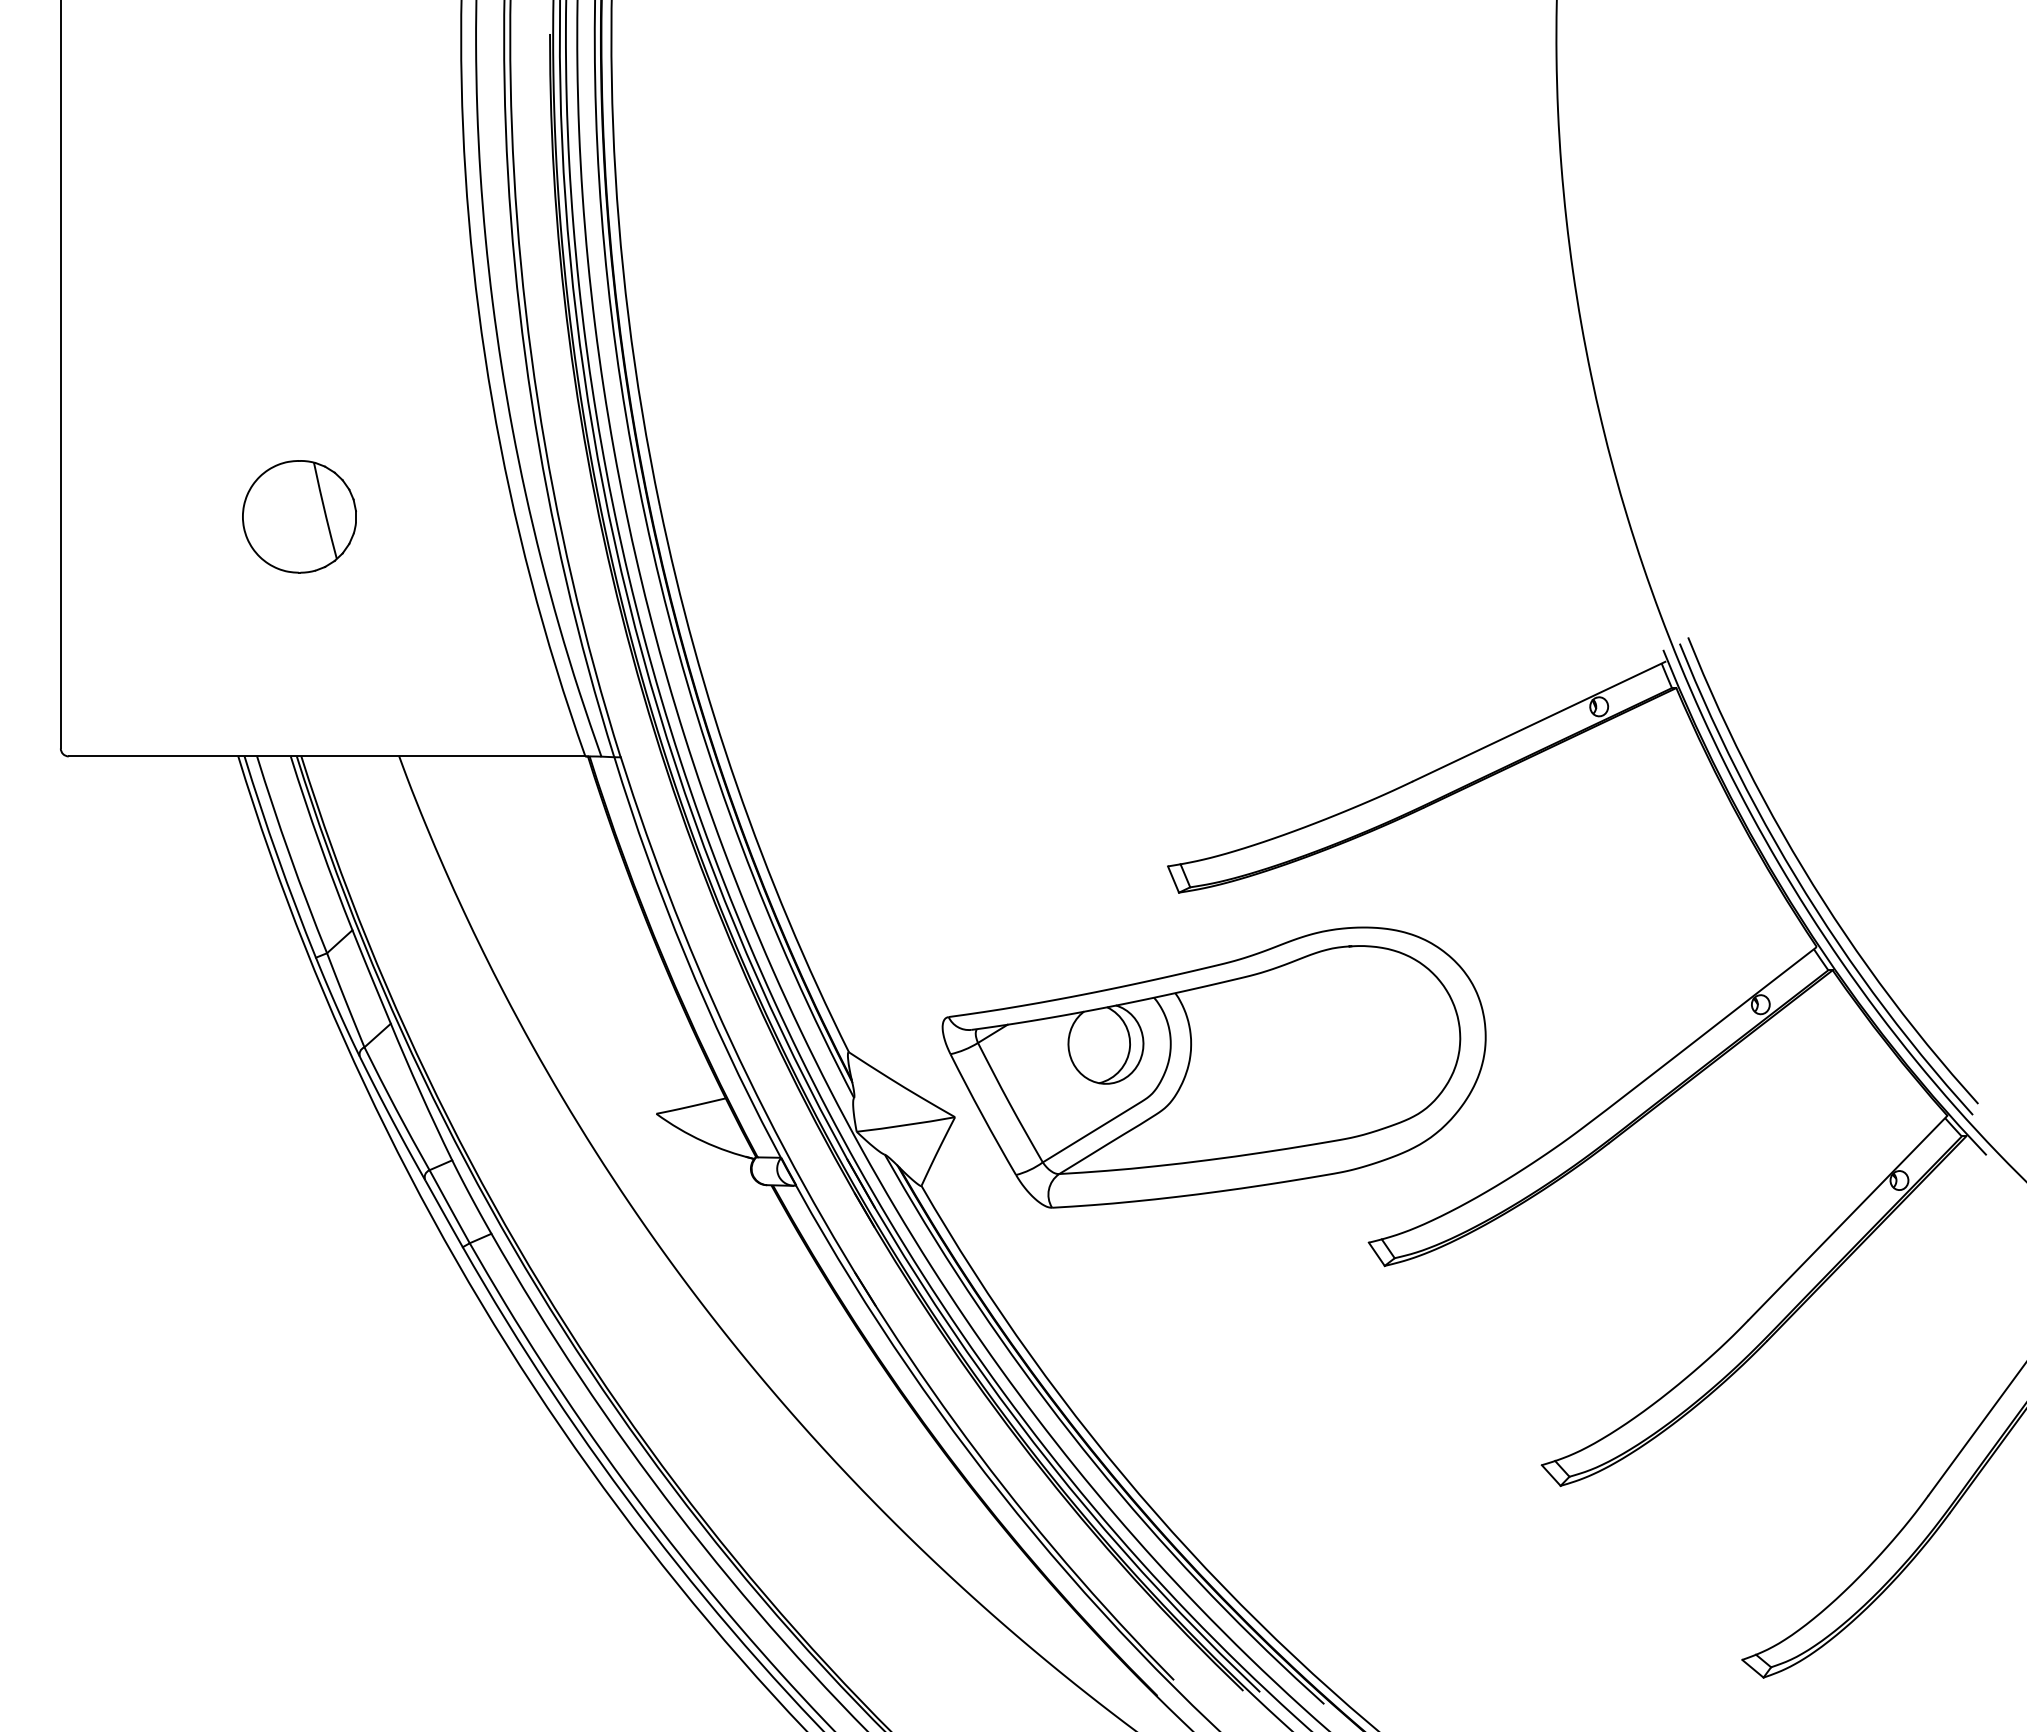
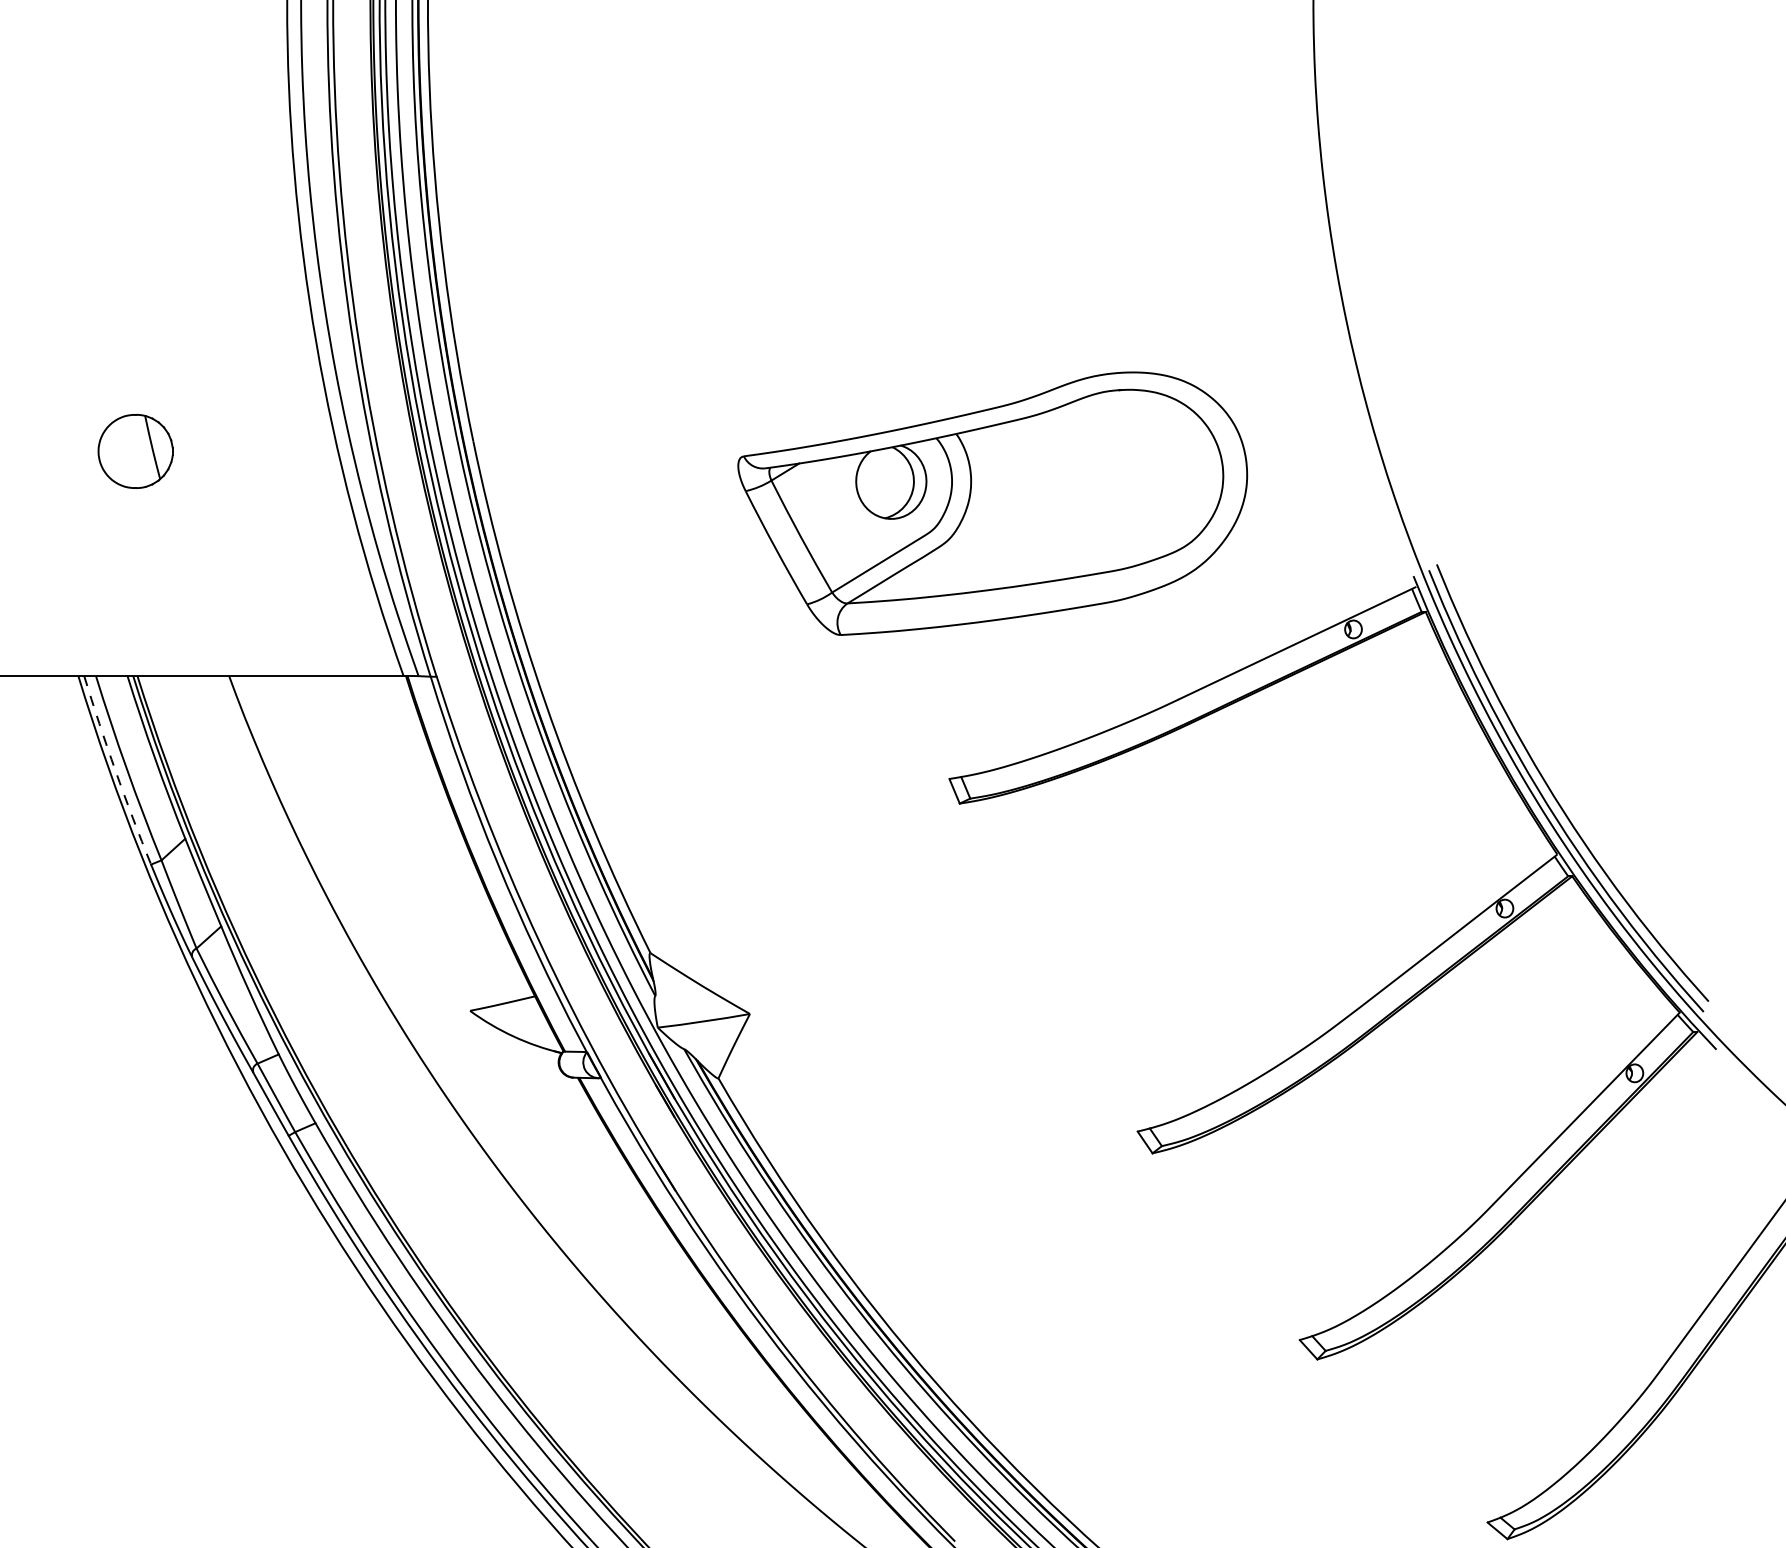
part: (299, 516) -> (135, 451), size x0.7
arc: (278, 857) -> (116, 770), solid -> dashed
part: (1213, 1067) -> (992, 503), moved

